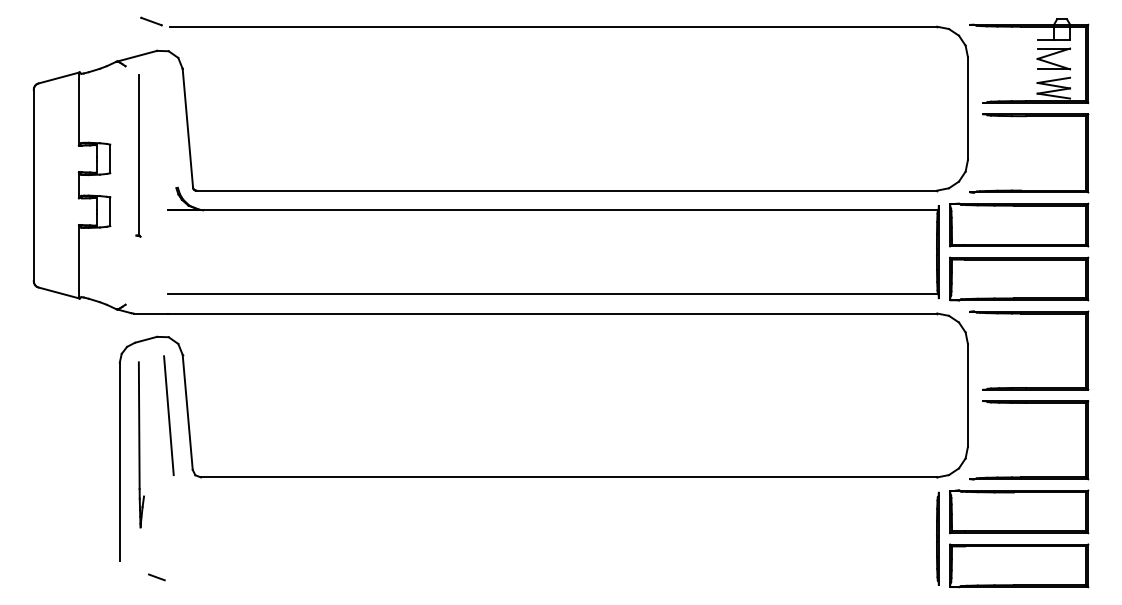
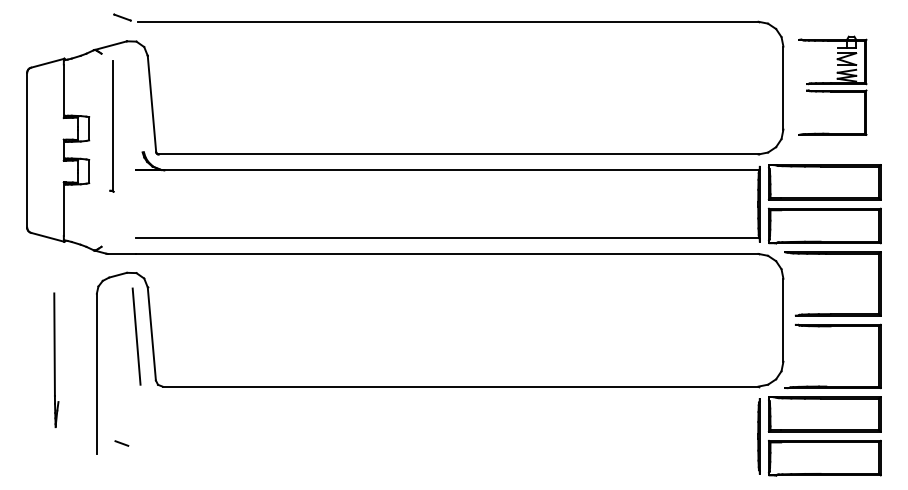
part: (1028, 105) -> (832, 85), size x0.7
part: (141, 443) -> (56, 359), moved
line: (156, 577) -> (121, 443), moved

